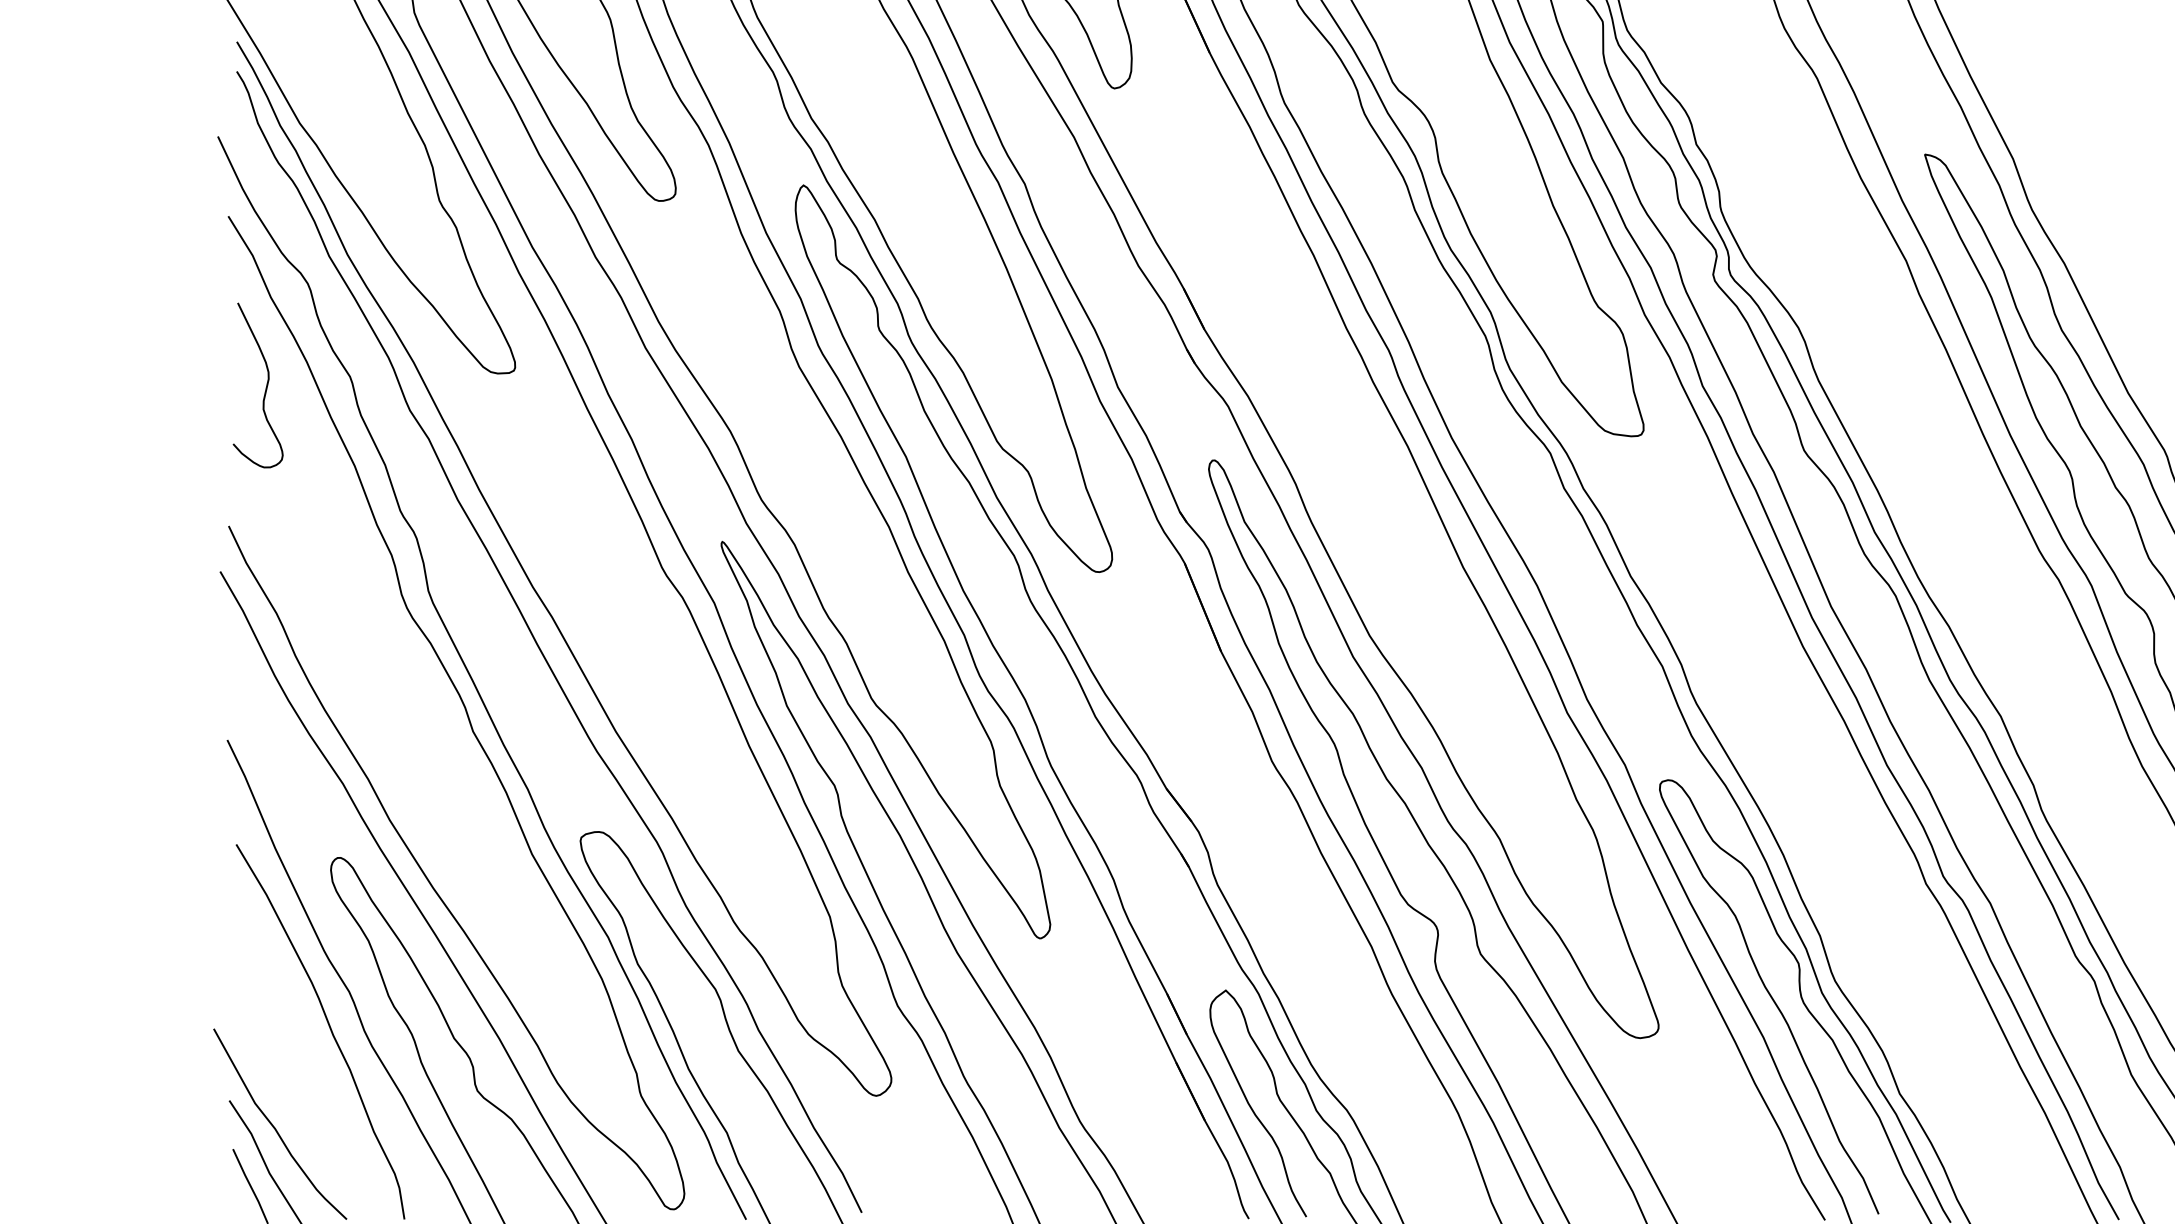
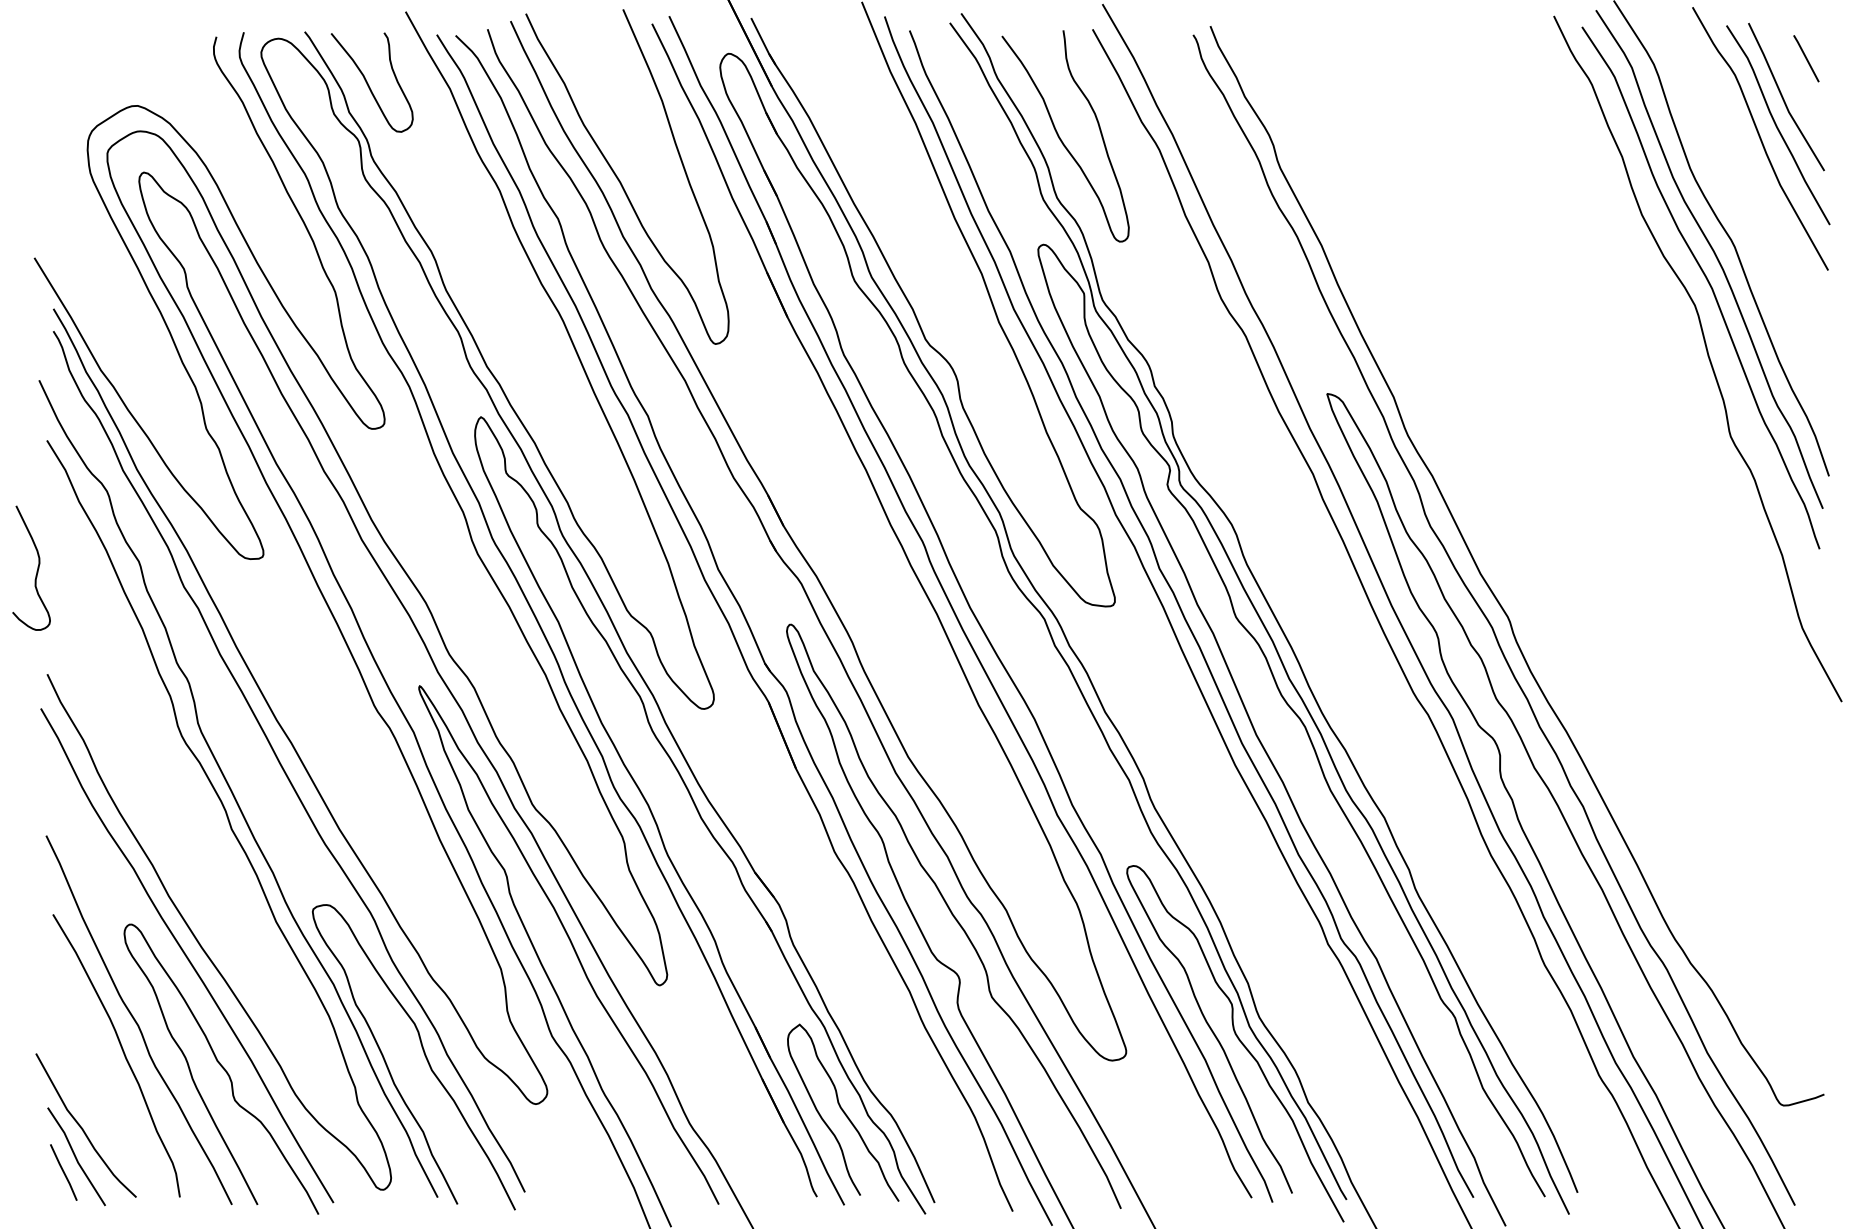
curve: (264, 388) -> (36, 570), moved

